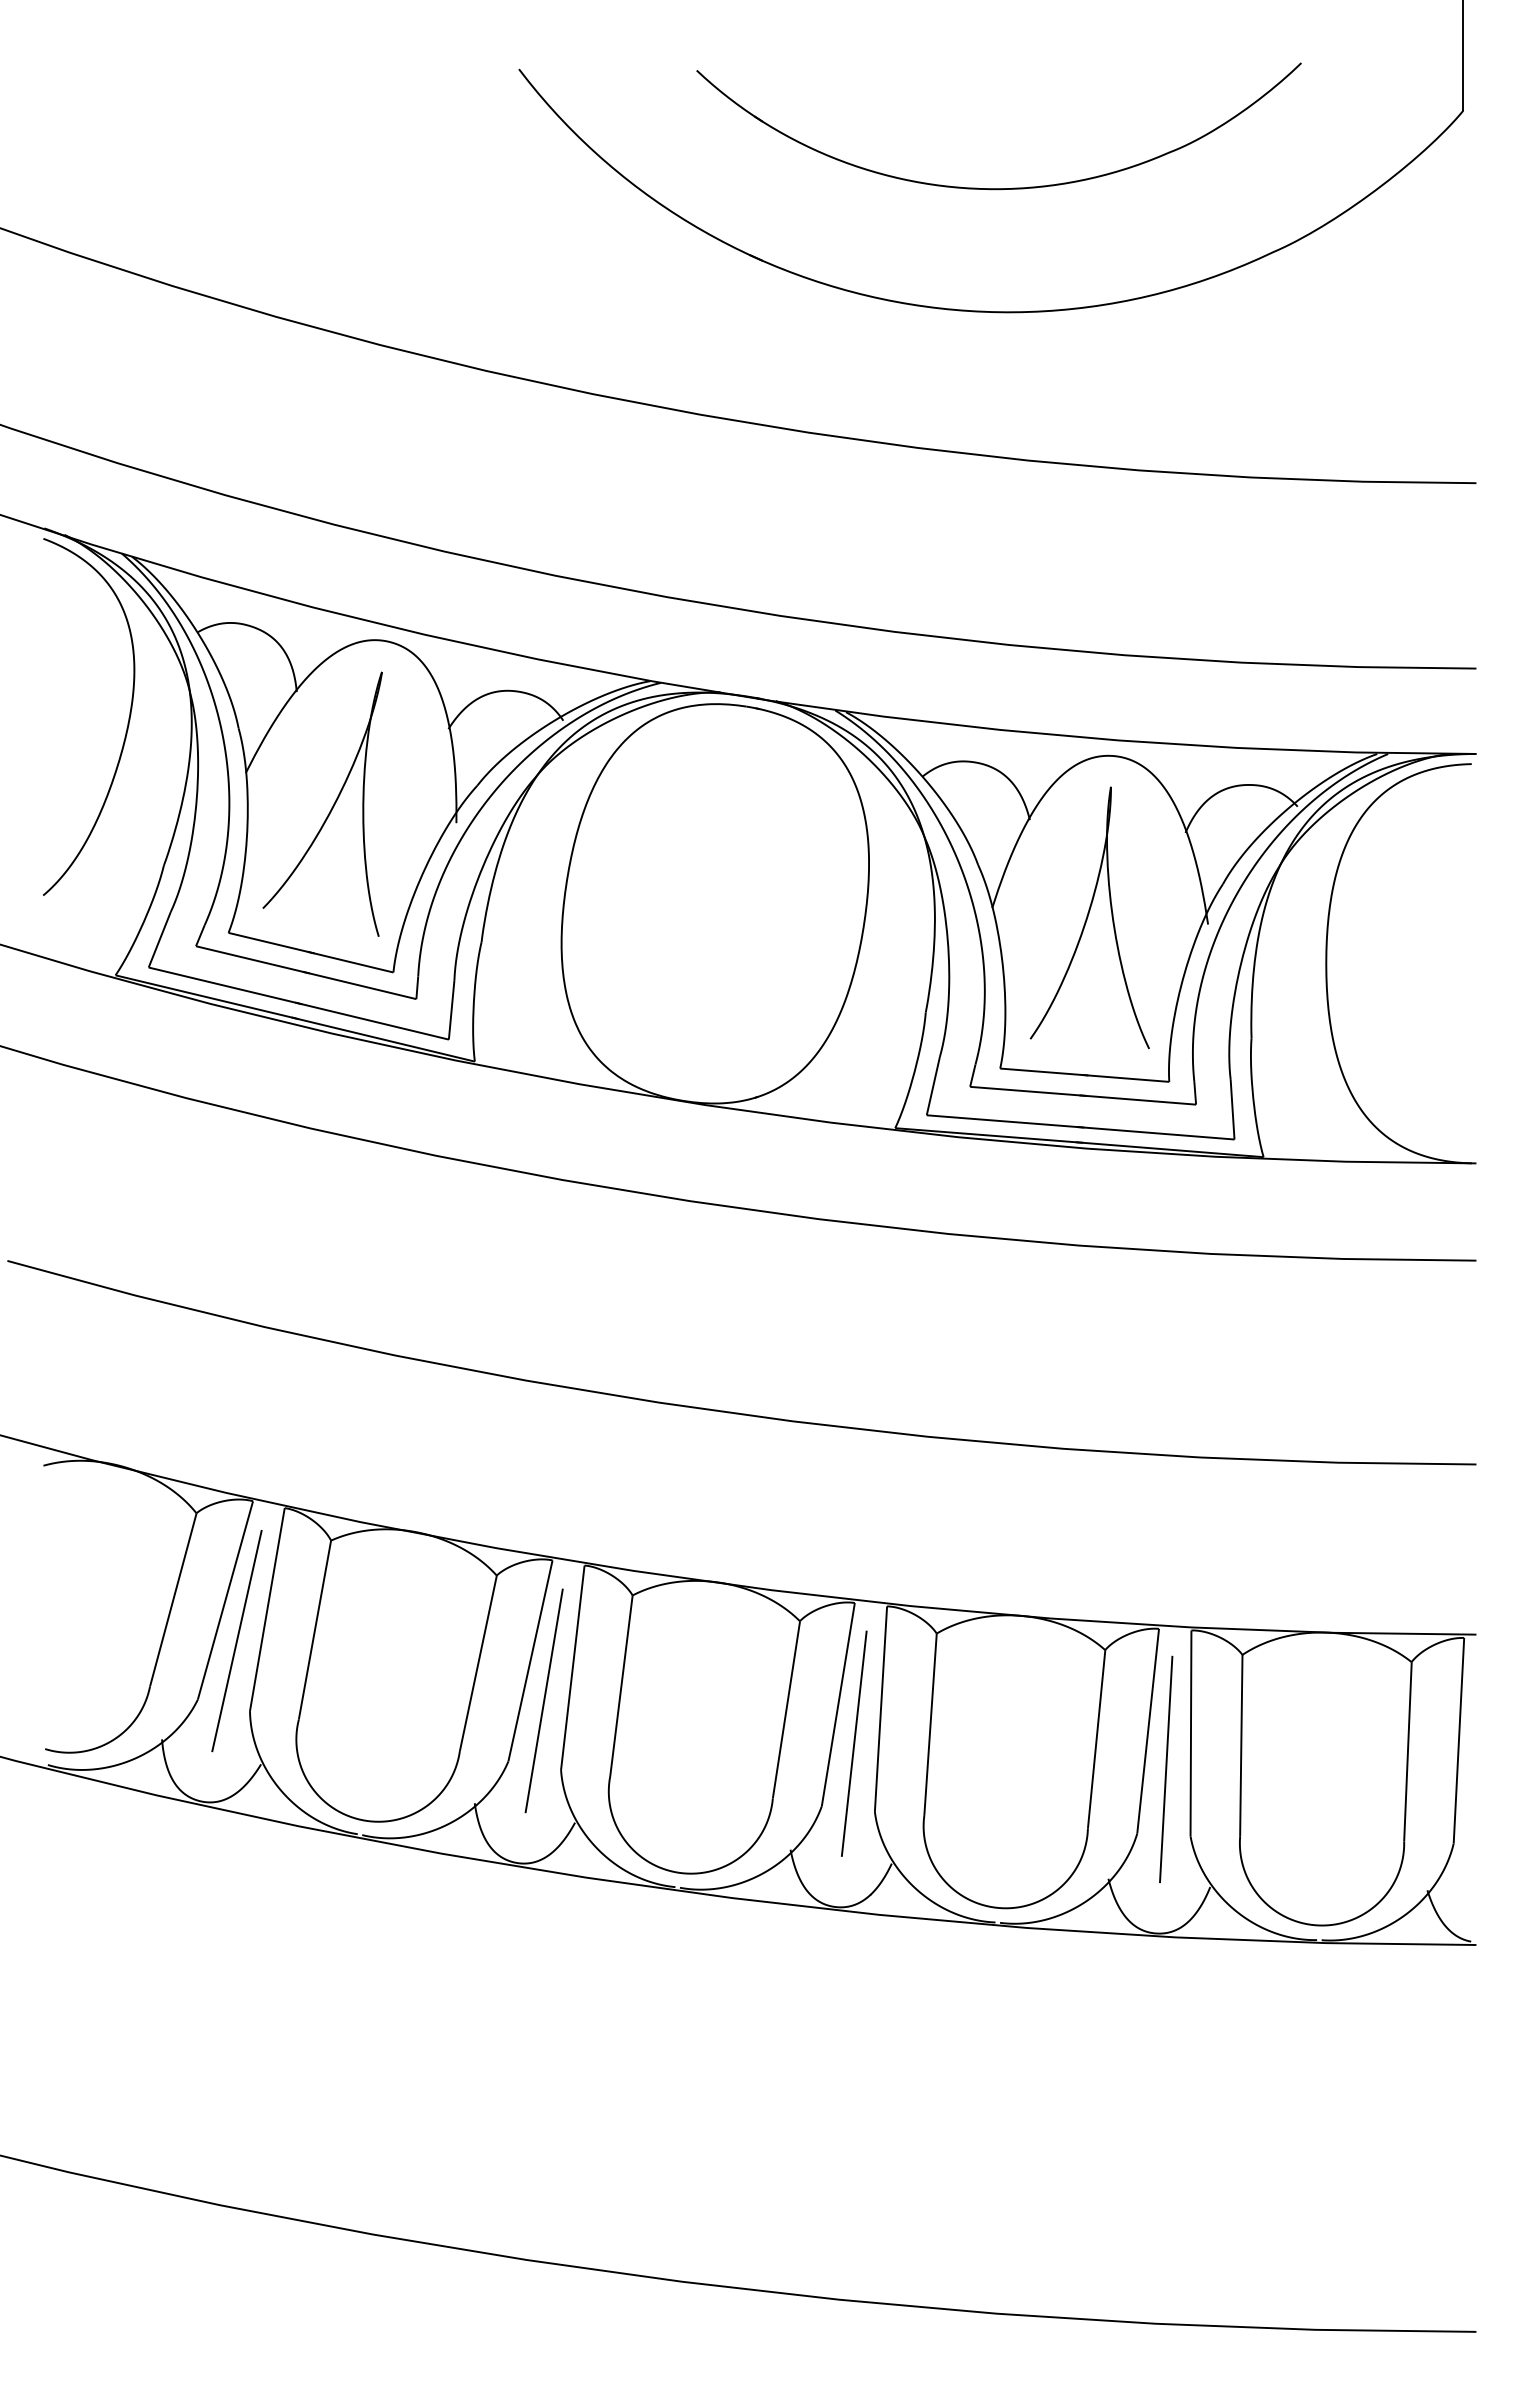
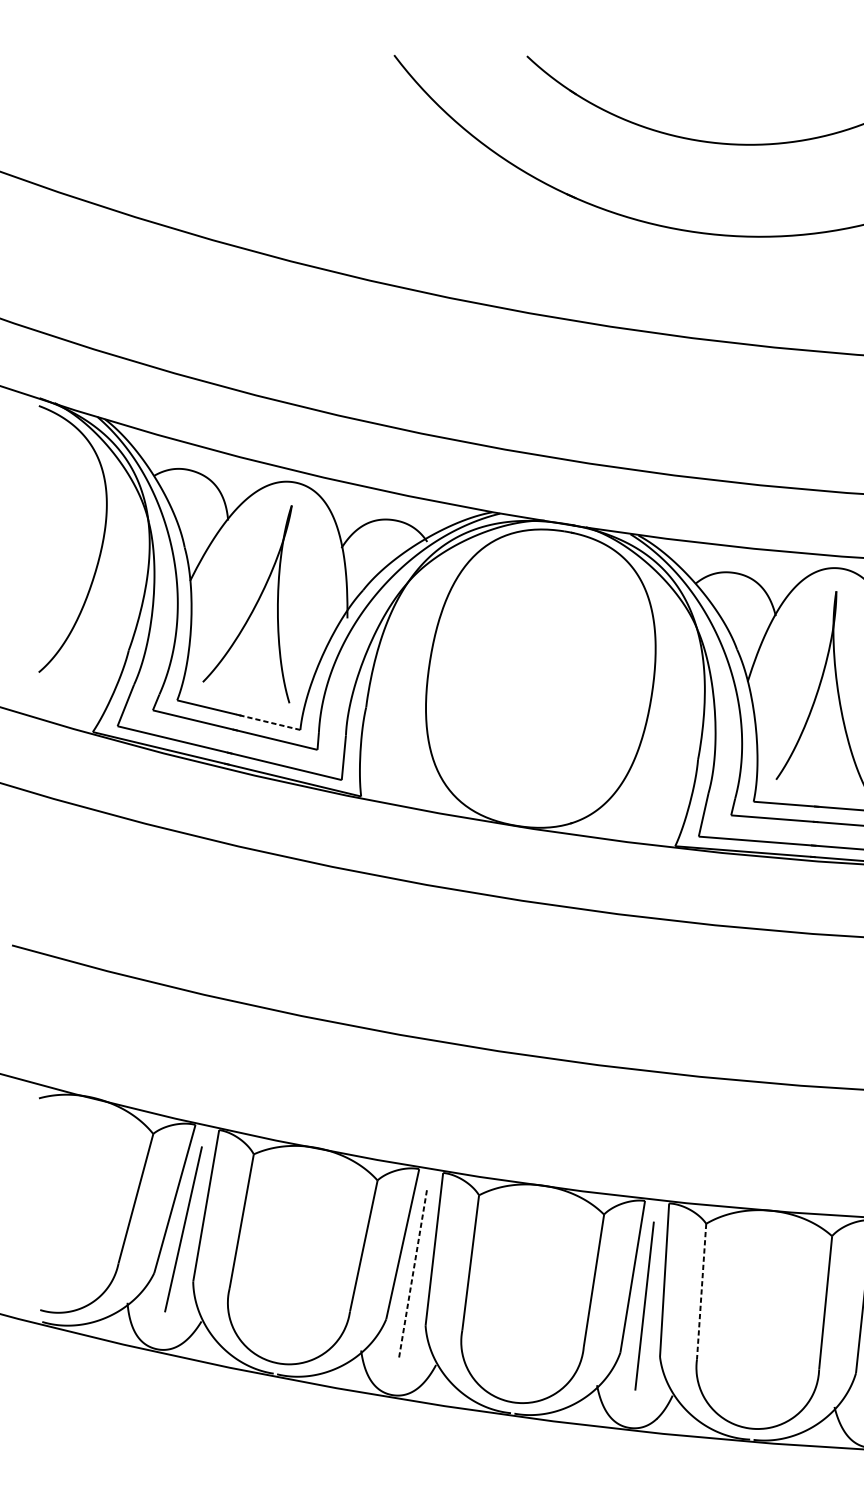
line: (349, 962) -> (267, 722), solid -> dashed
line: (544, 1700) -> (413, 1273), solid -> dashed
line: (930, 1724) -> (701, 1291), solid -> dashed

